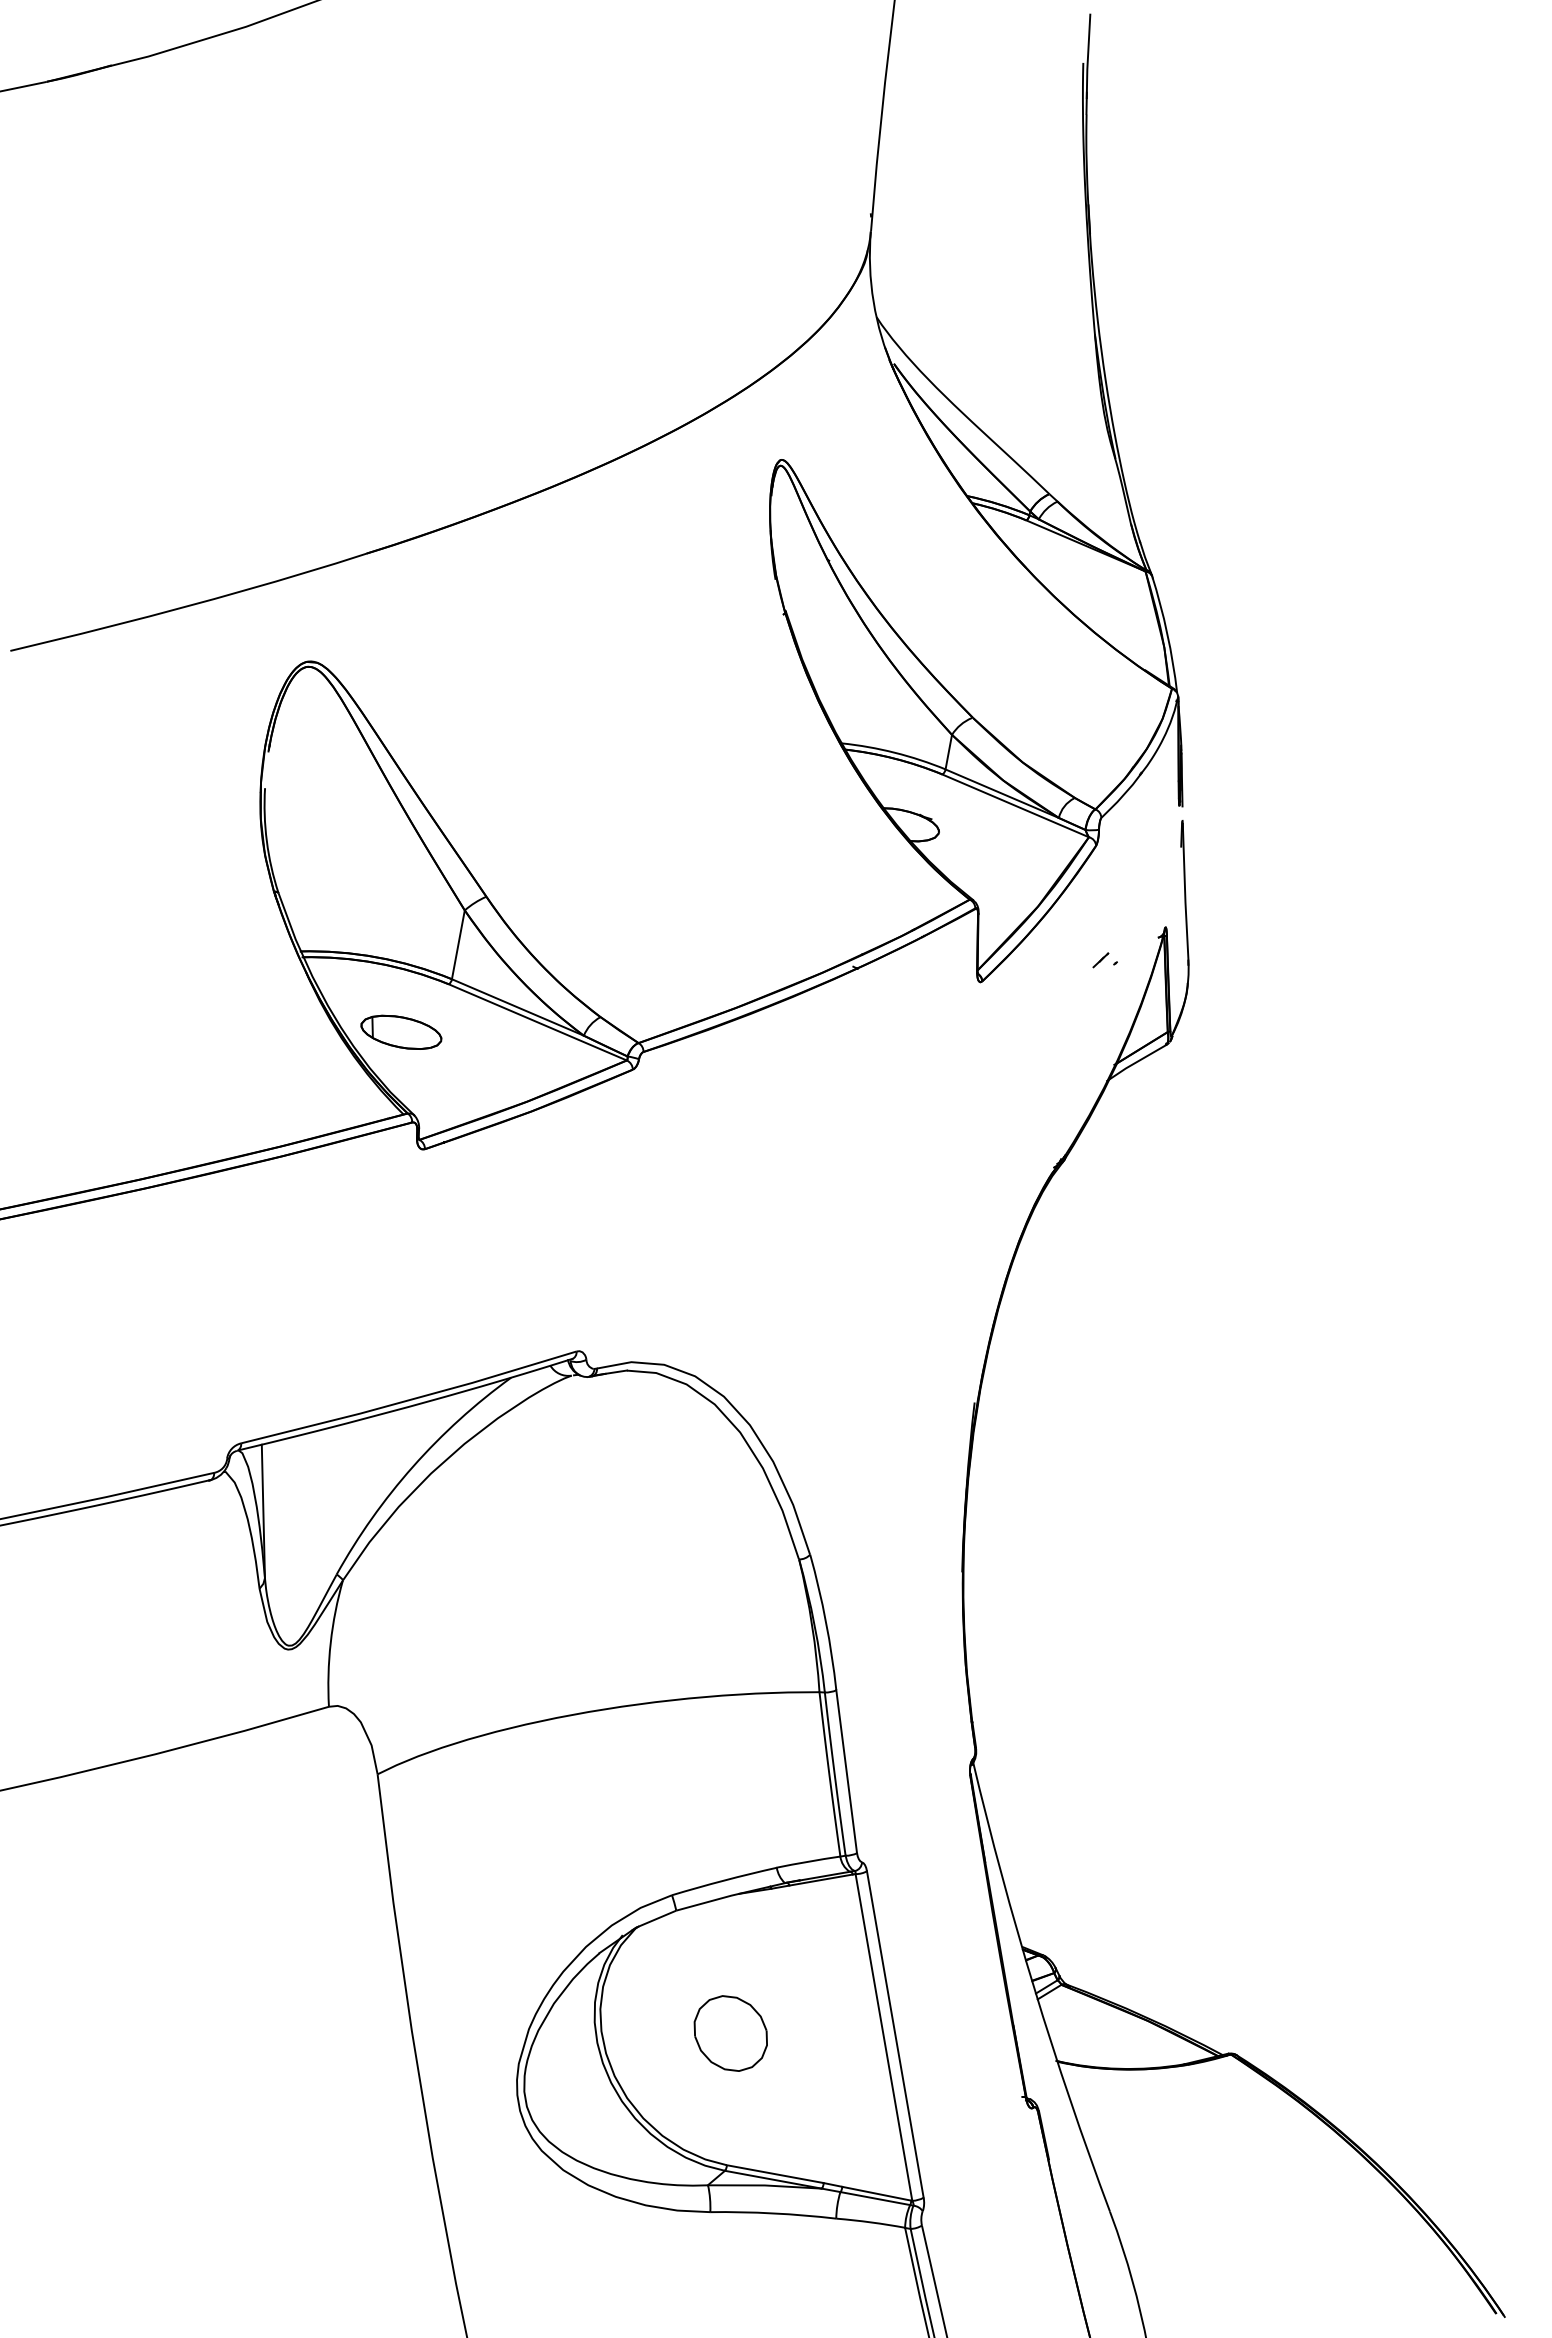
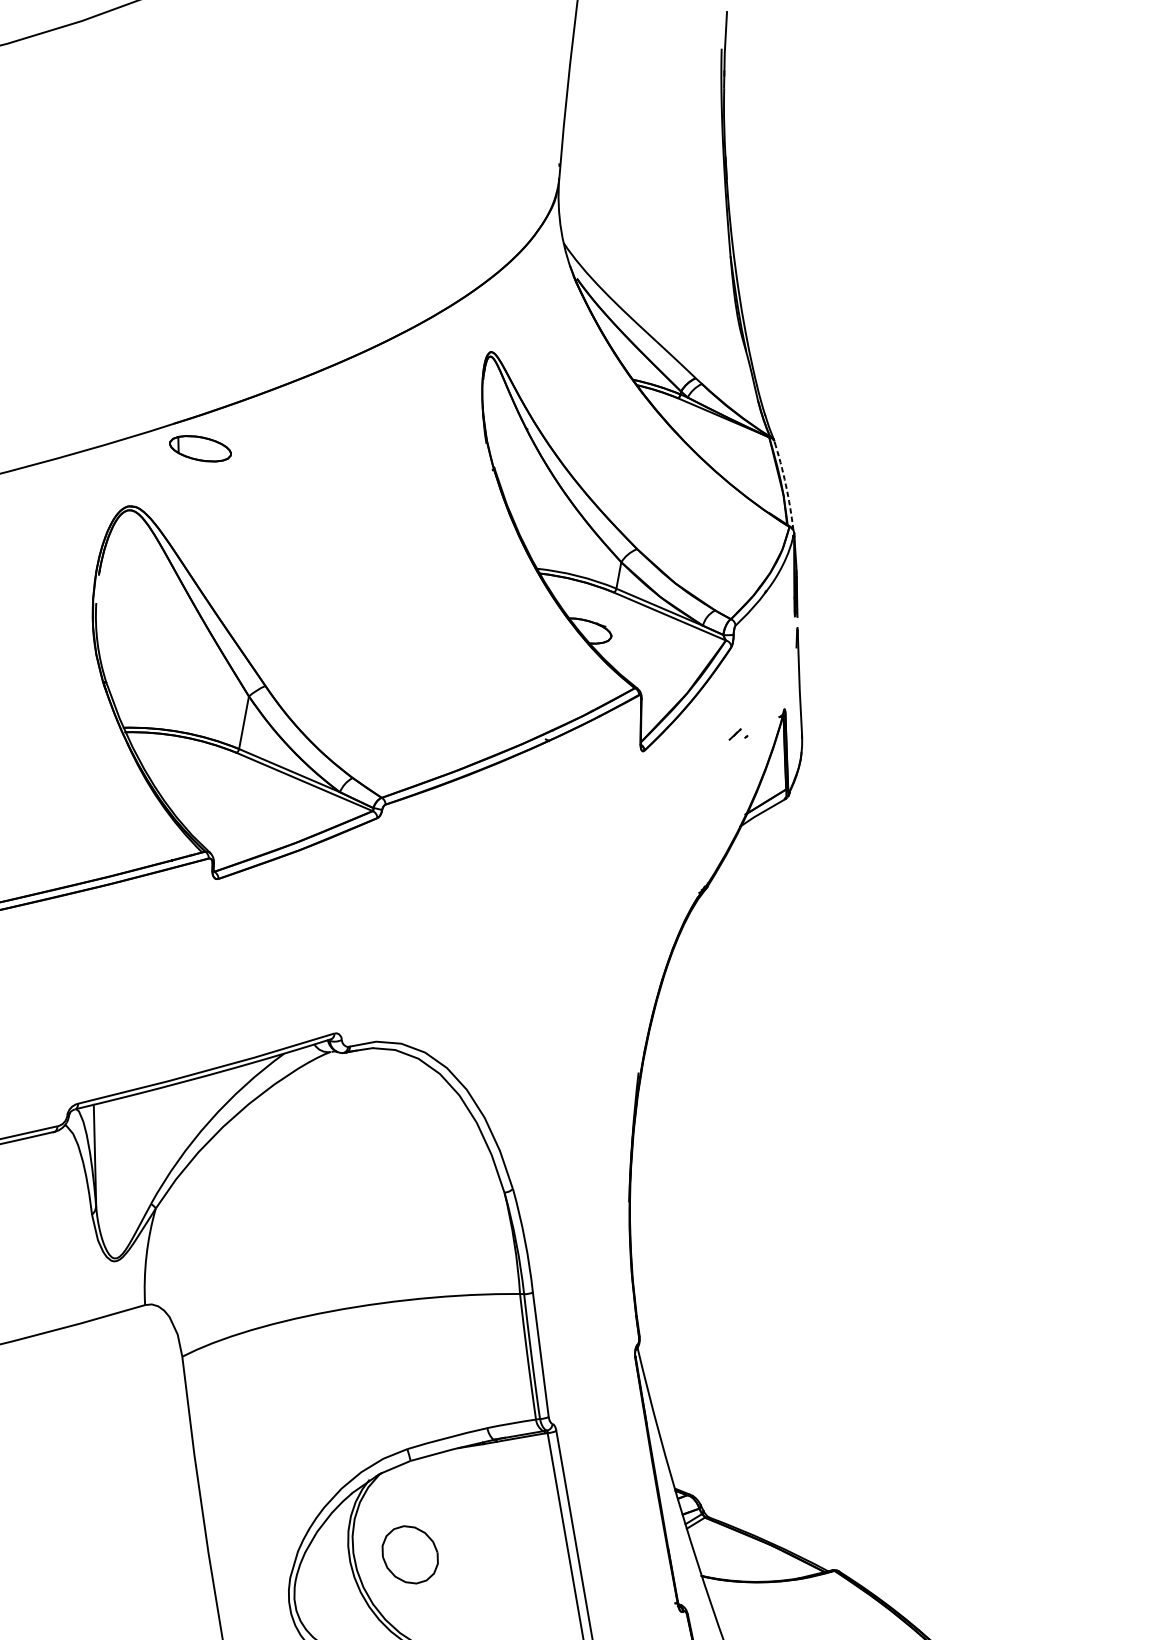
arc: (1167, 633) -> (786, 484), solid -> dashed
part: (401, 1031) -> (200, 448), moved
part: (730, 2033) -> (409, 1554), moved

